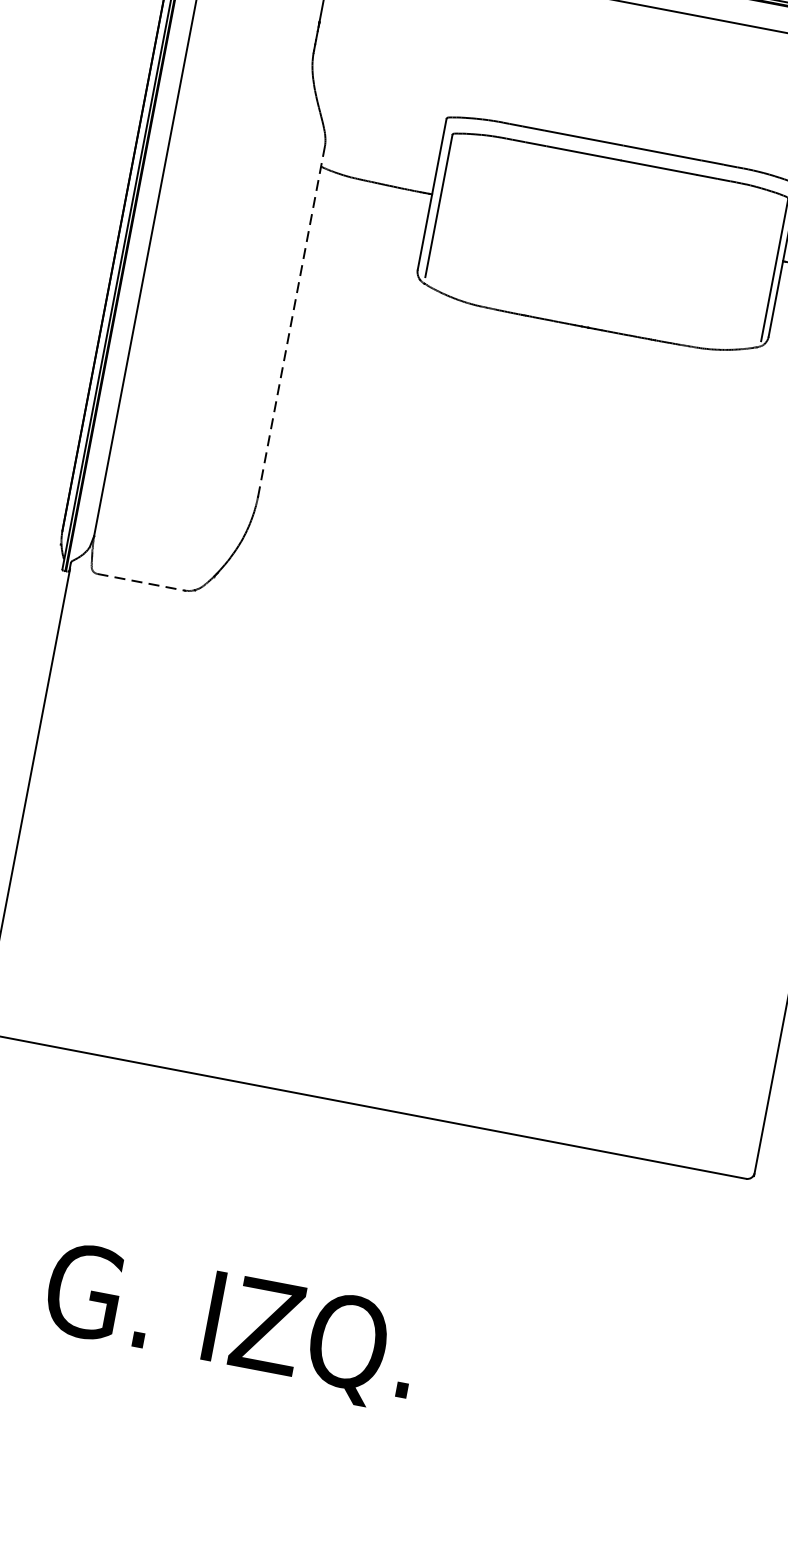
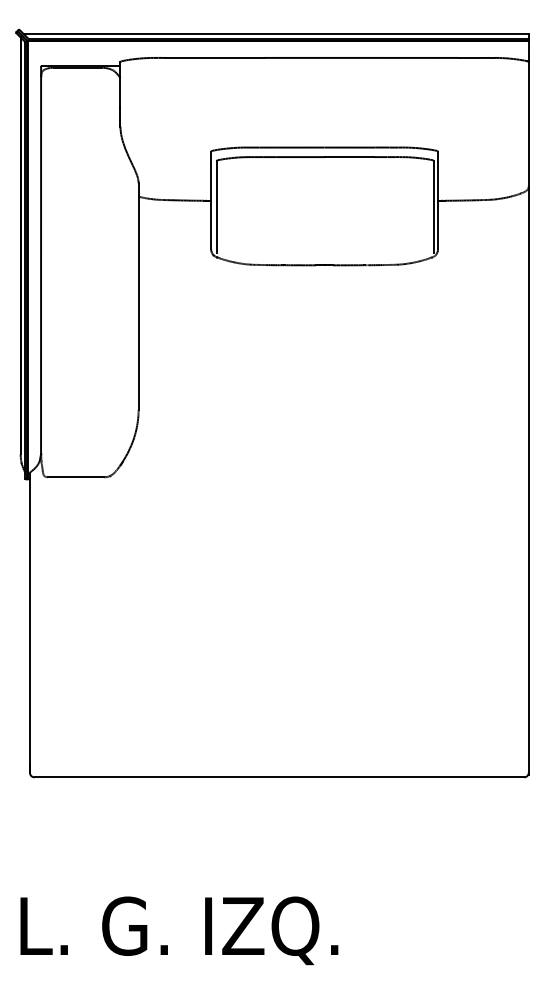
line: (291, 322) -> (138, 297), dashed -> solid
line: (142, 582) -> (76, 477), dashed -> solid

